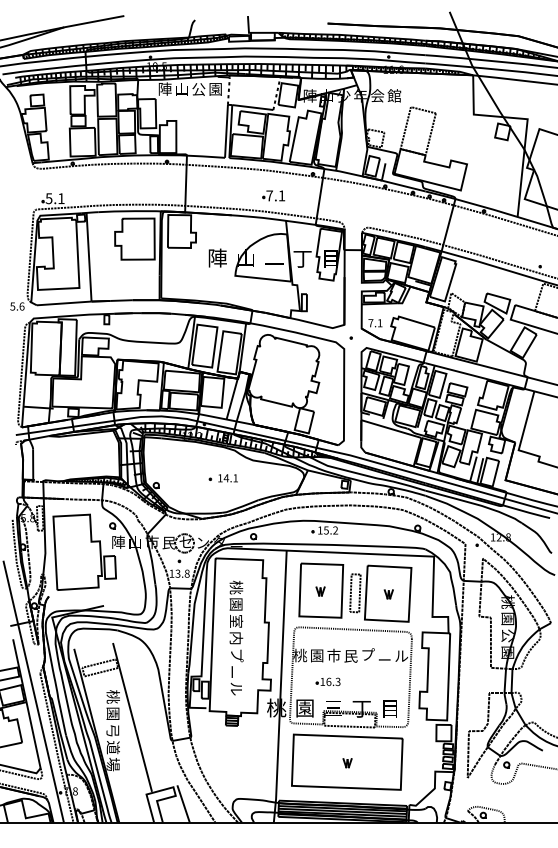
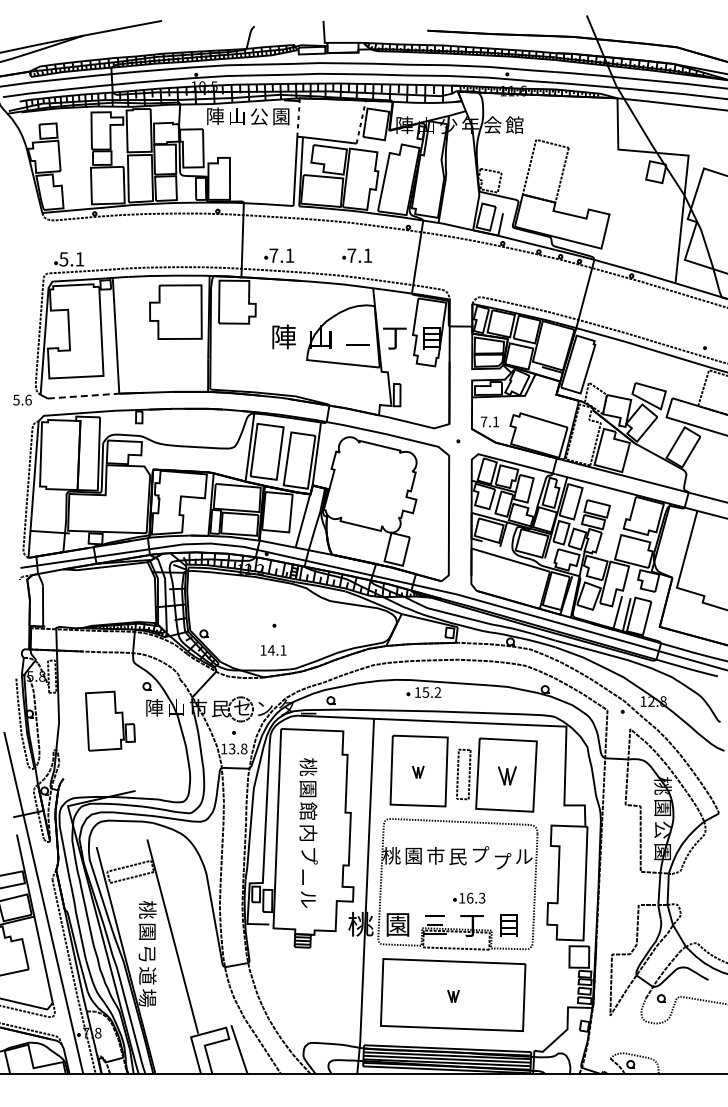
part: (213, 195) -> (278, 255), added
line: (64, 303) -> (83, 396), solid -> dashed
text: (228, 478) -> (273, 650), moved
part: (84, 552) -> (110, 721), size x0.6
part: (388, 594) -> (507, 775), size x1.6
text: (236, 620) -> (308, 810), 室 -> 館
text: (385, 659) -> (502, 861), ー -> プ
part: (328, 681) -> (469, 897), moved

